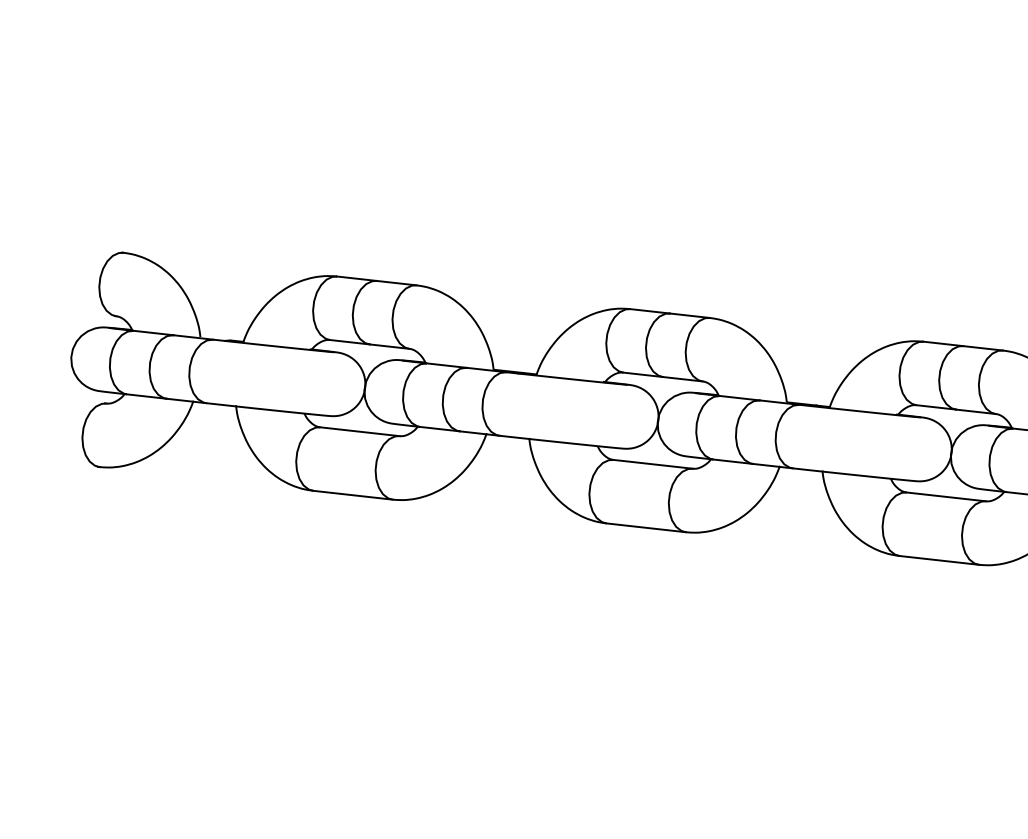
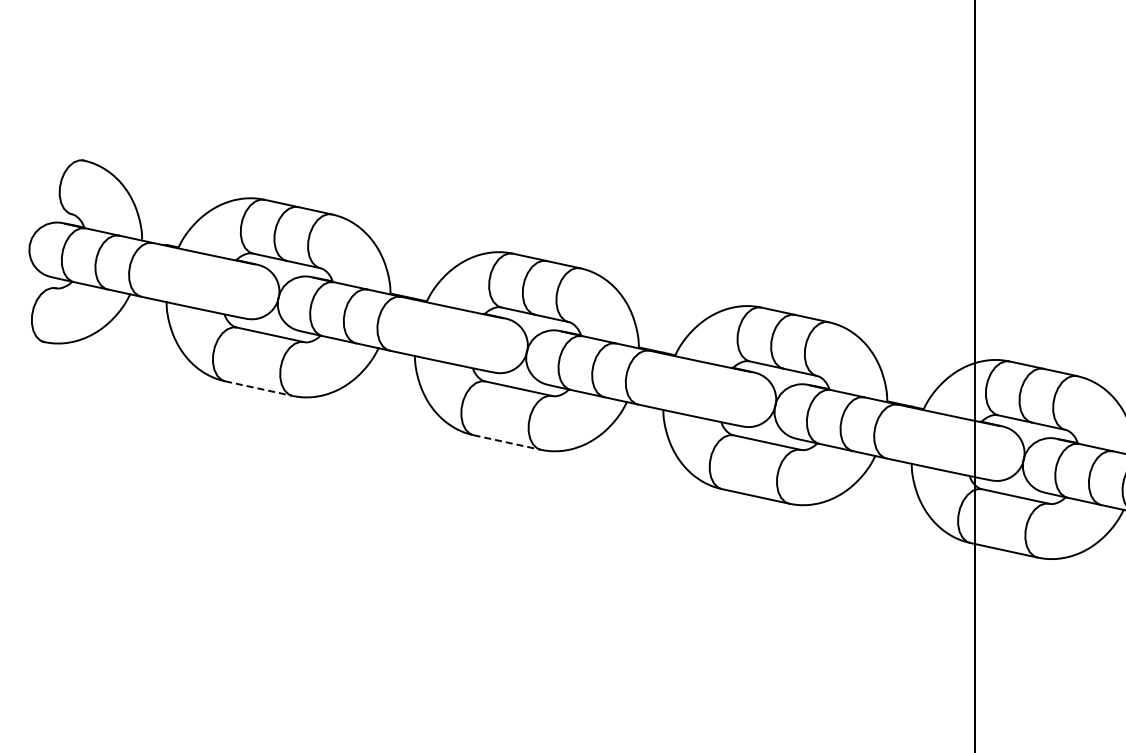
line: (353, 495) -> (259, 388), solid -> dashed
line: (646, 527) -> (507, 442), solid -> dashed

